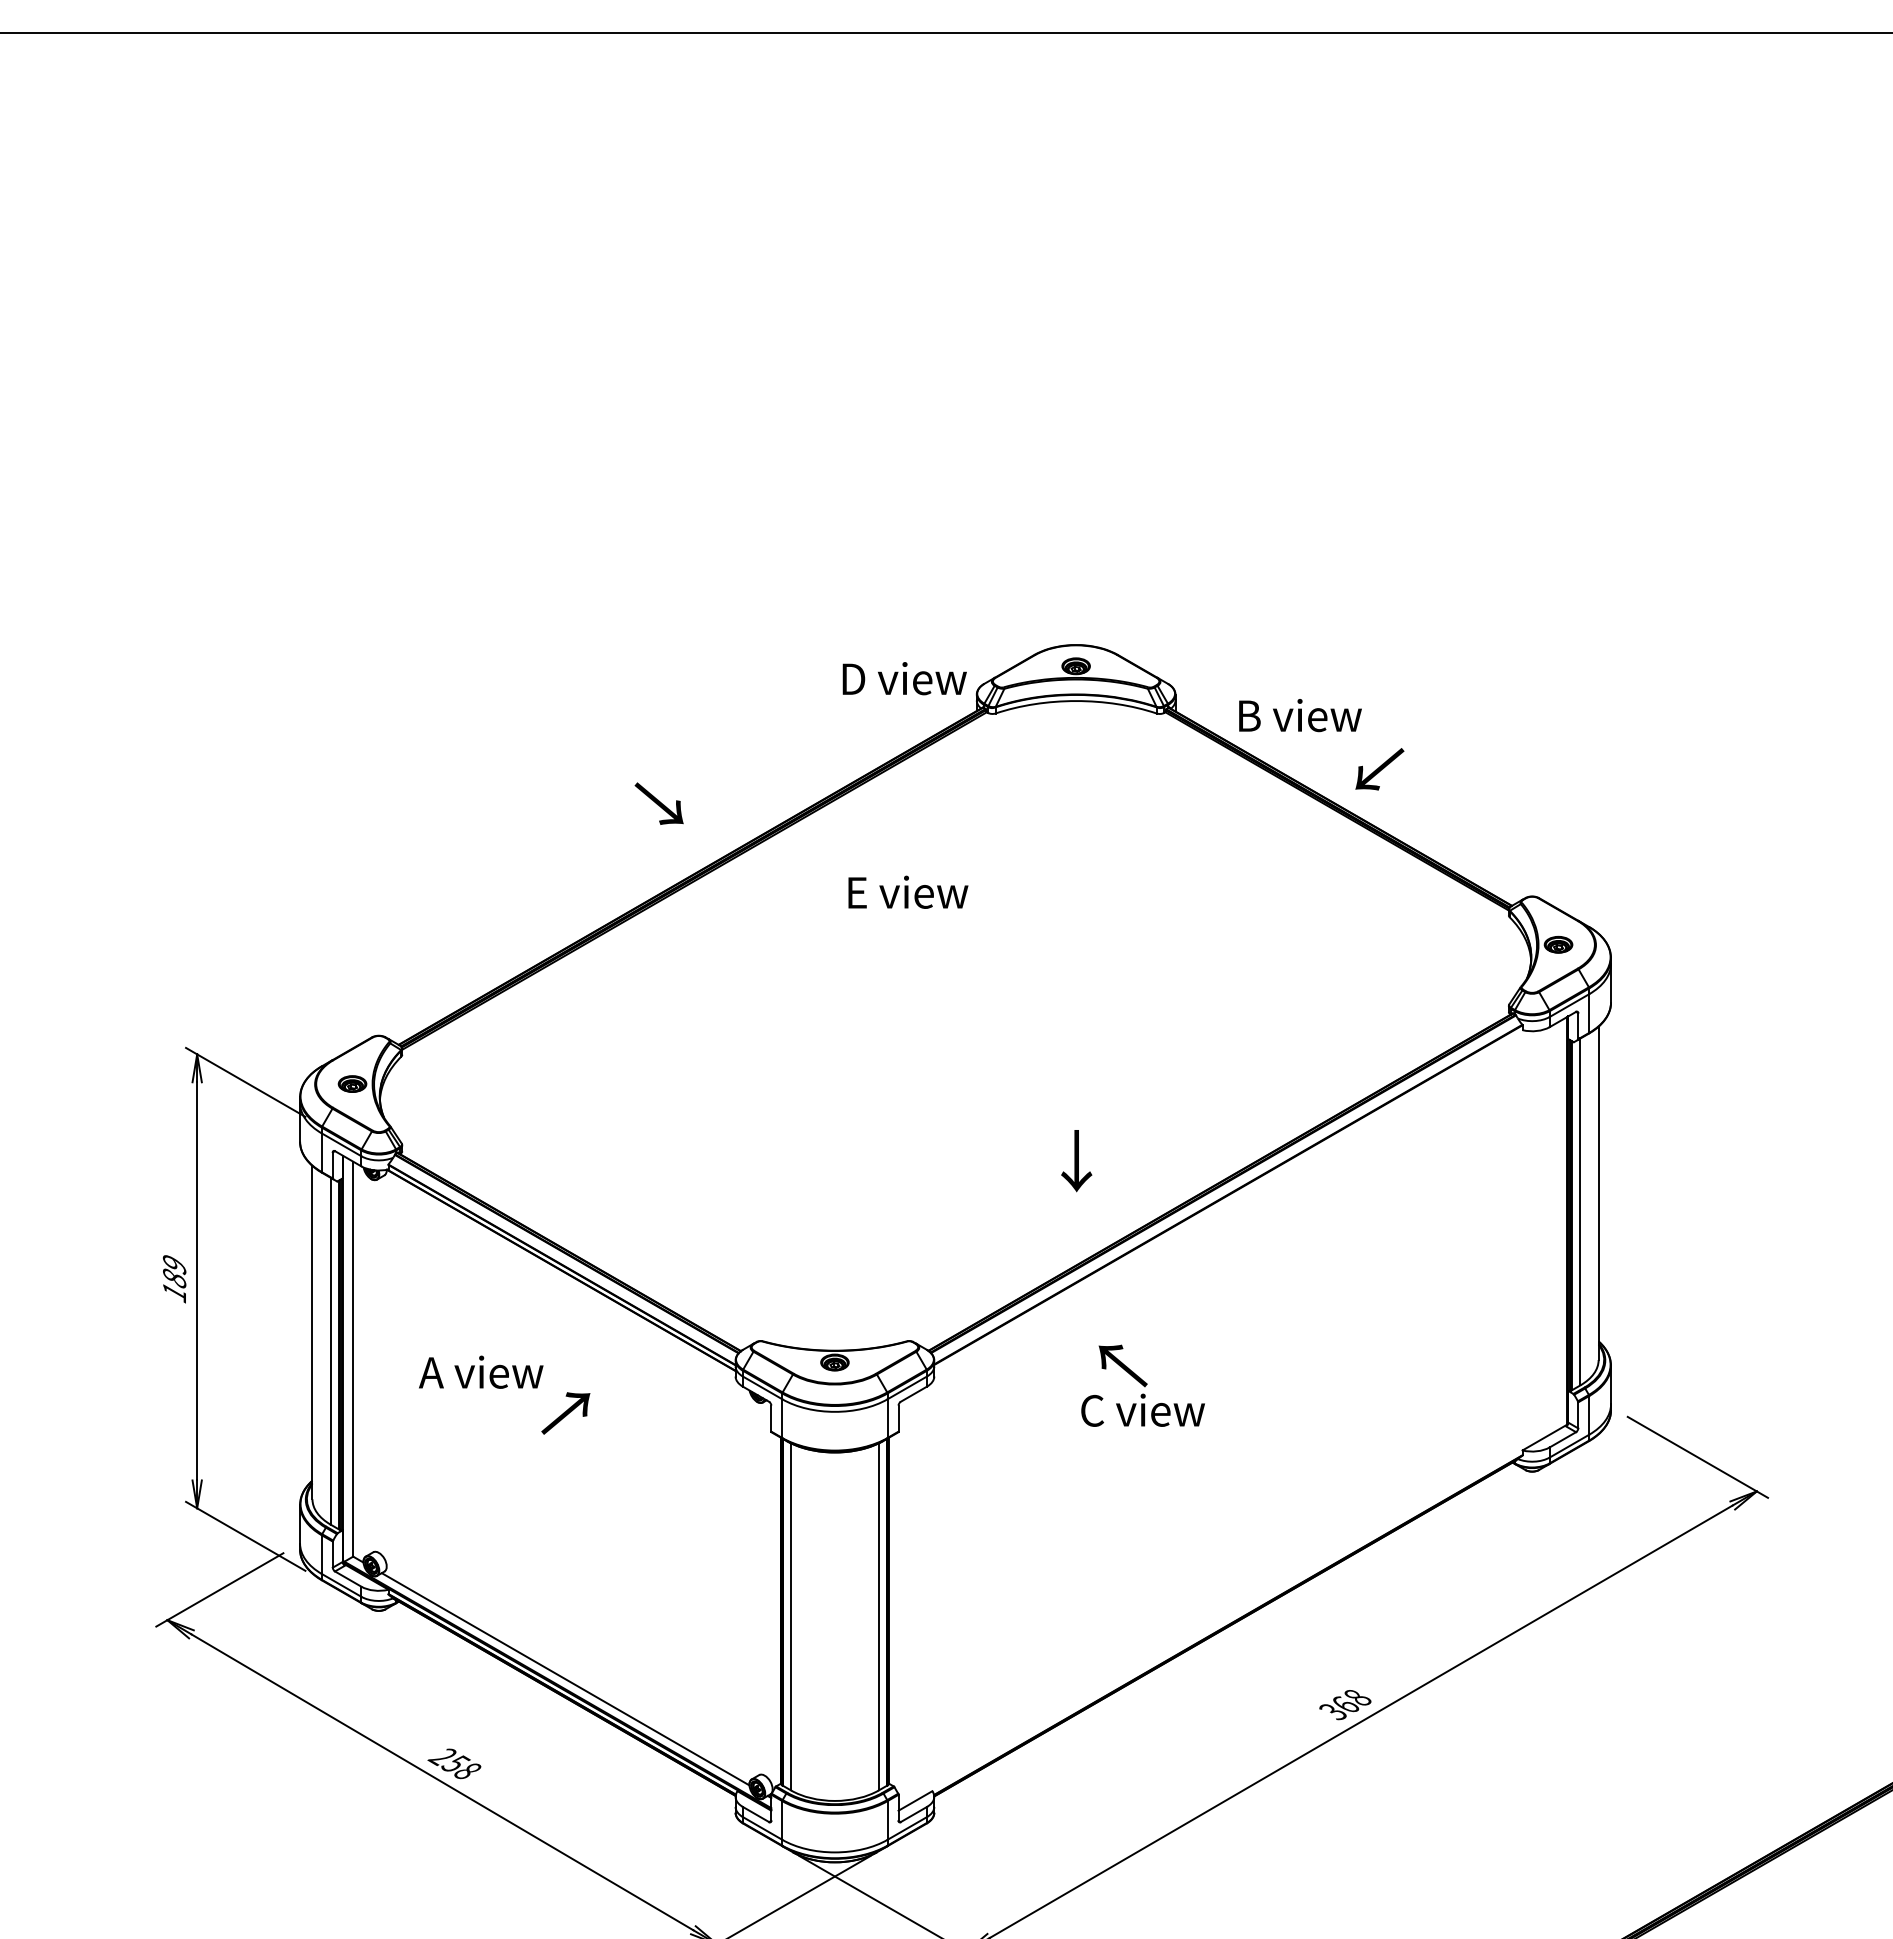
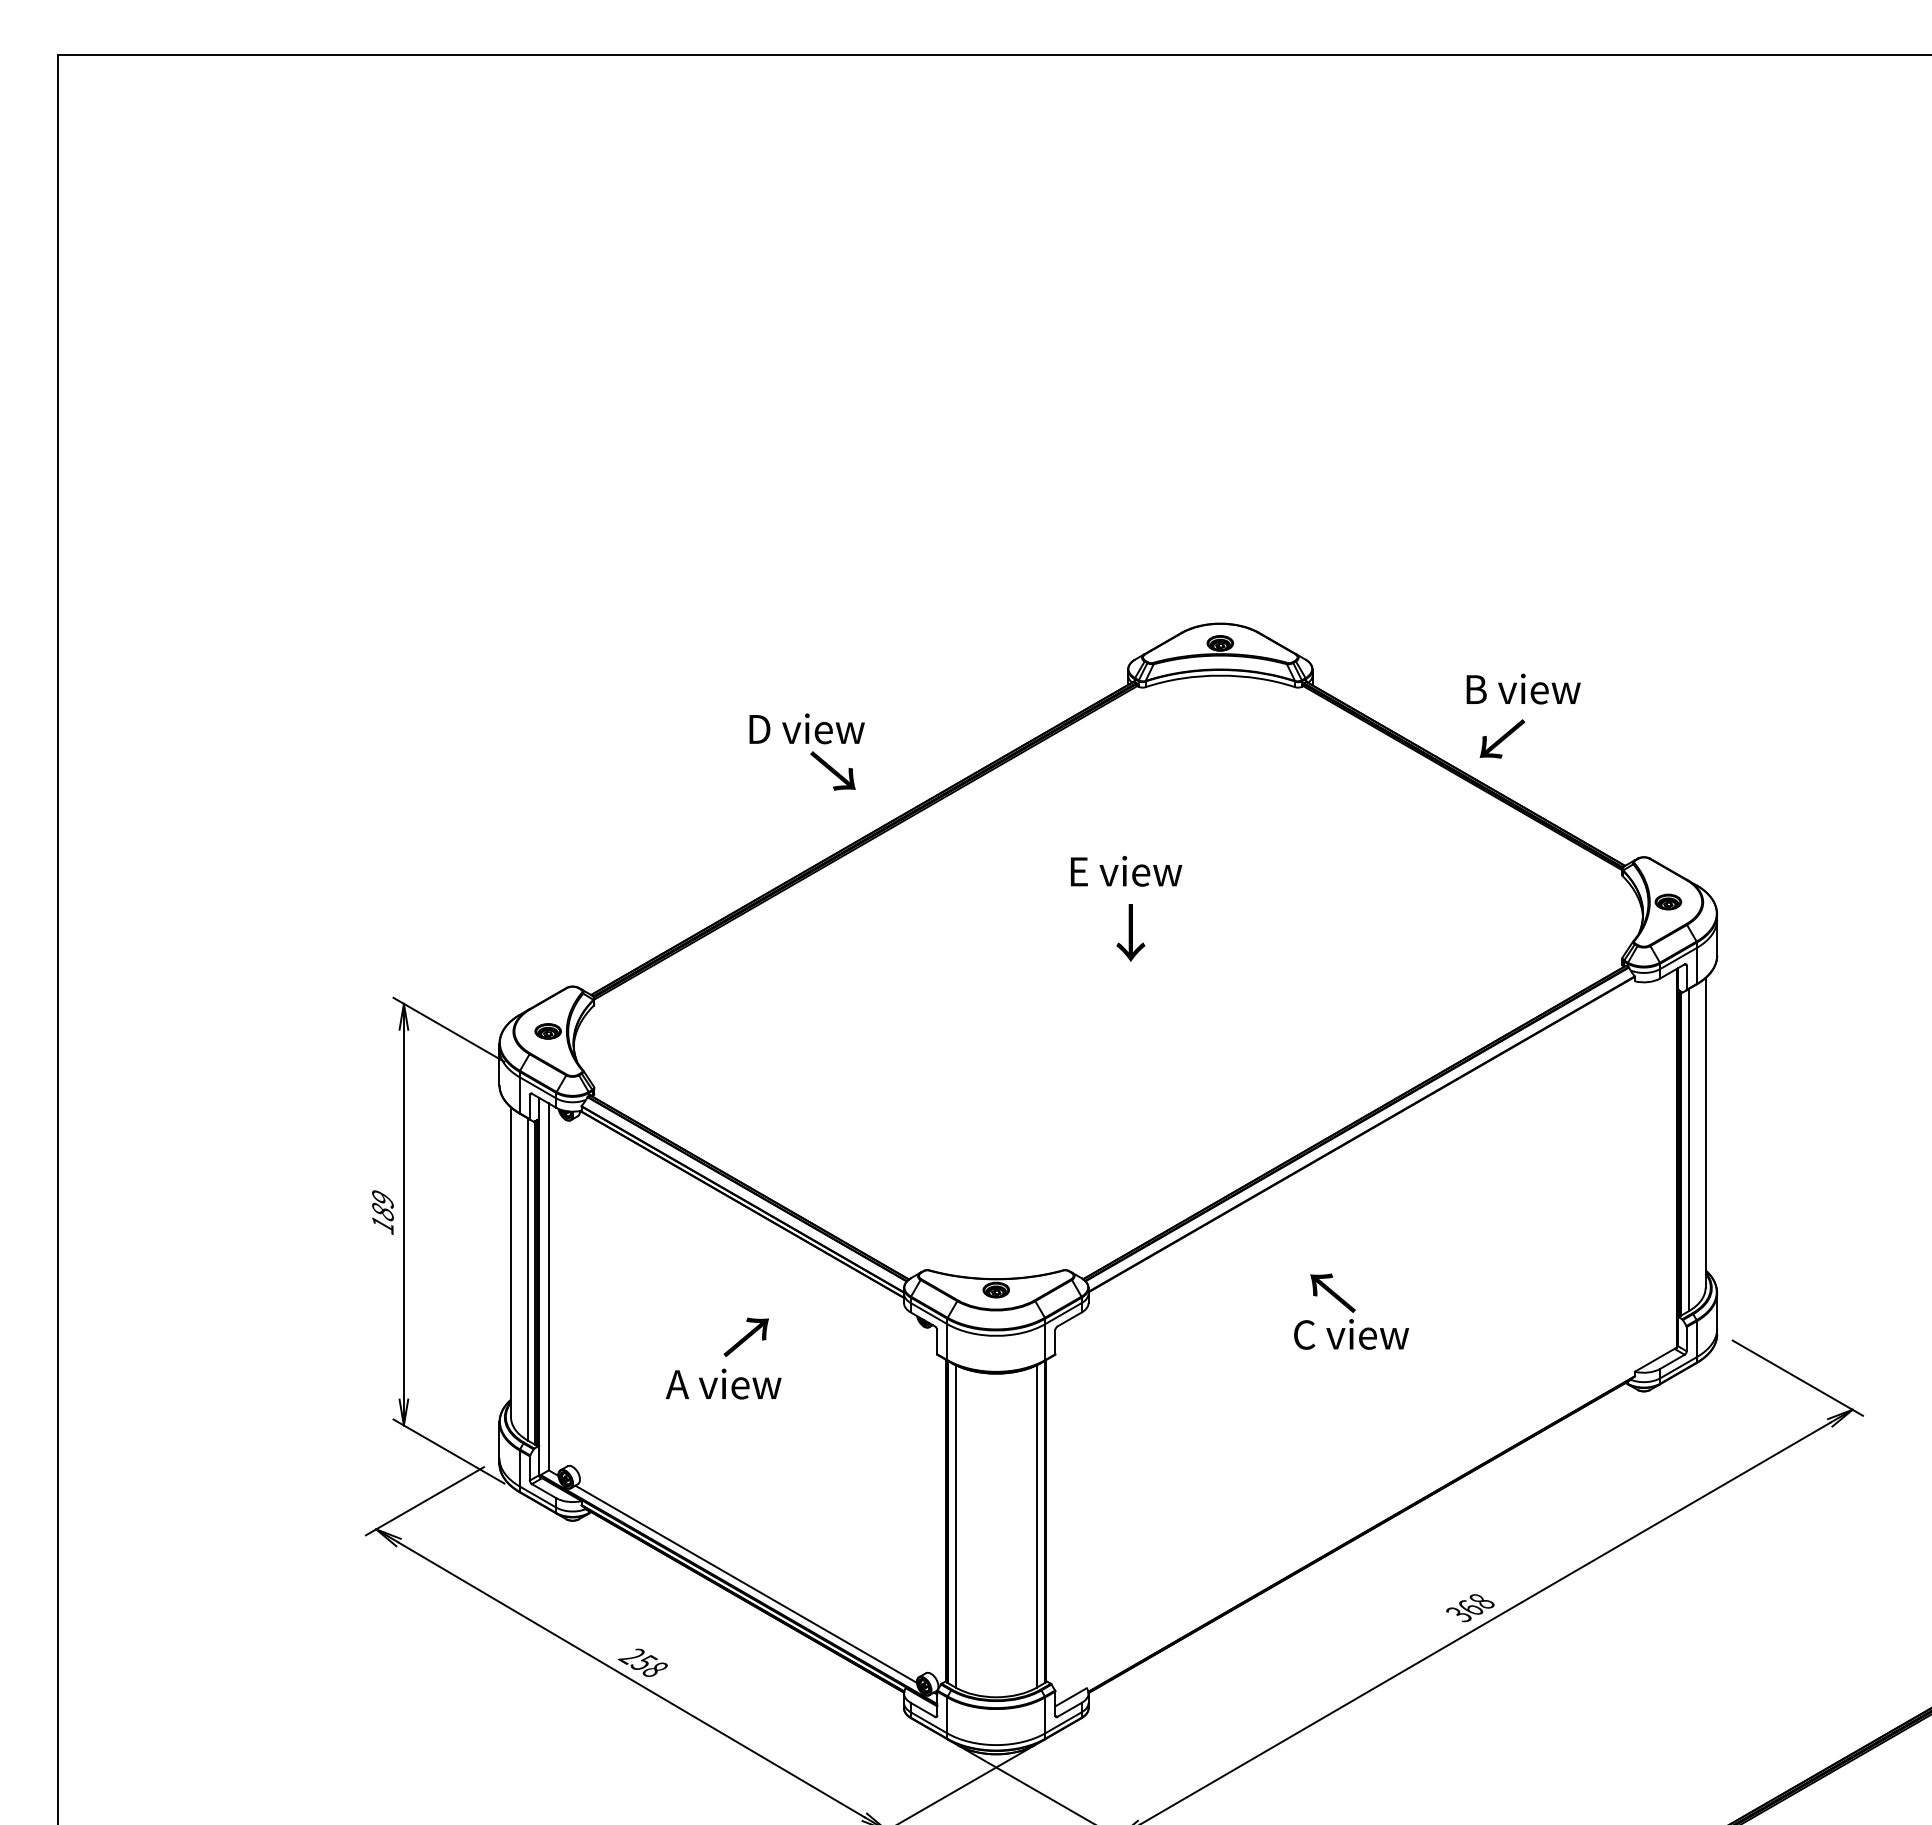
text: (904, 678) -> (806, 728), moved
text: (1300, 714) -> (1523, 688), moved
text: (908, 891) -> (1126, 870), moved
text: (1076, 1160) -> (1130, 932), moved
text: (480, 1371) -> (723, 1383), moved
text: (1143, 1385) -> (1351, 1311), moved

